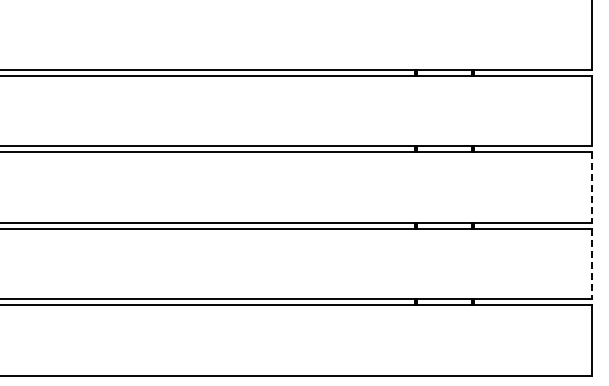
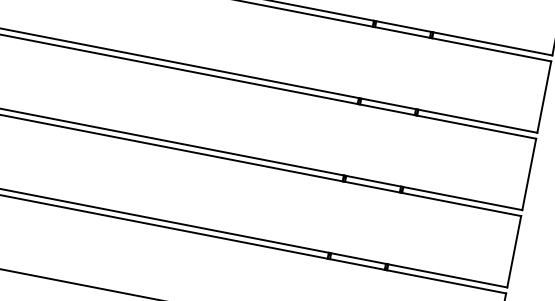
line: (591, 187) -> (529, 174), dashed -> solid
line: (591, 264) -> (513, 252), dashed -> solid

